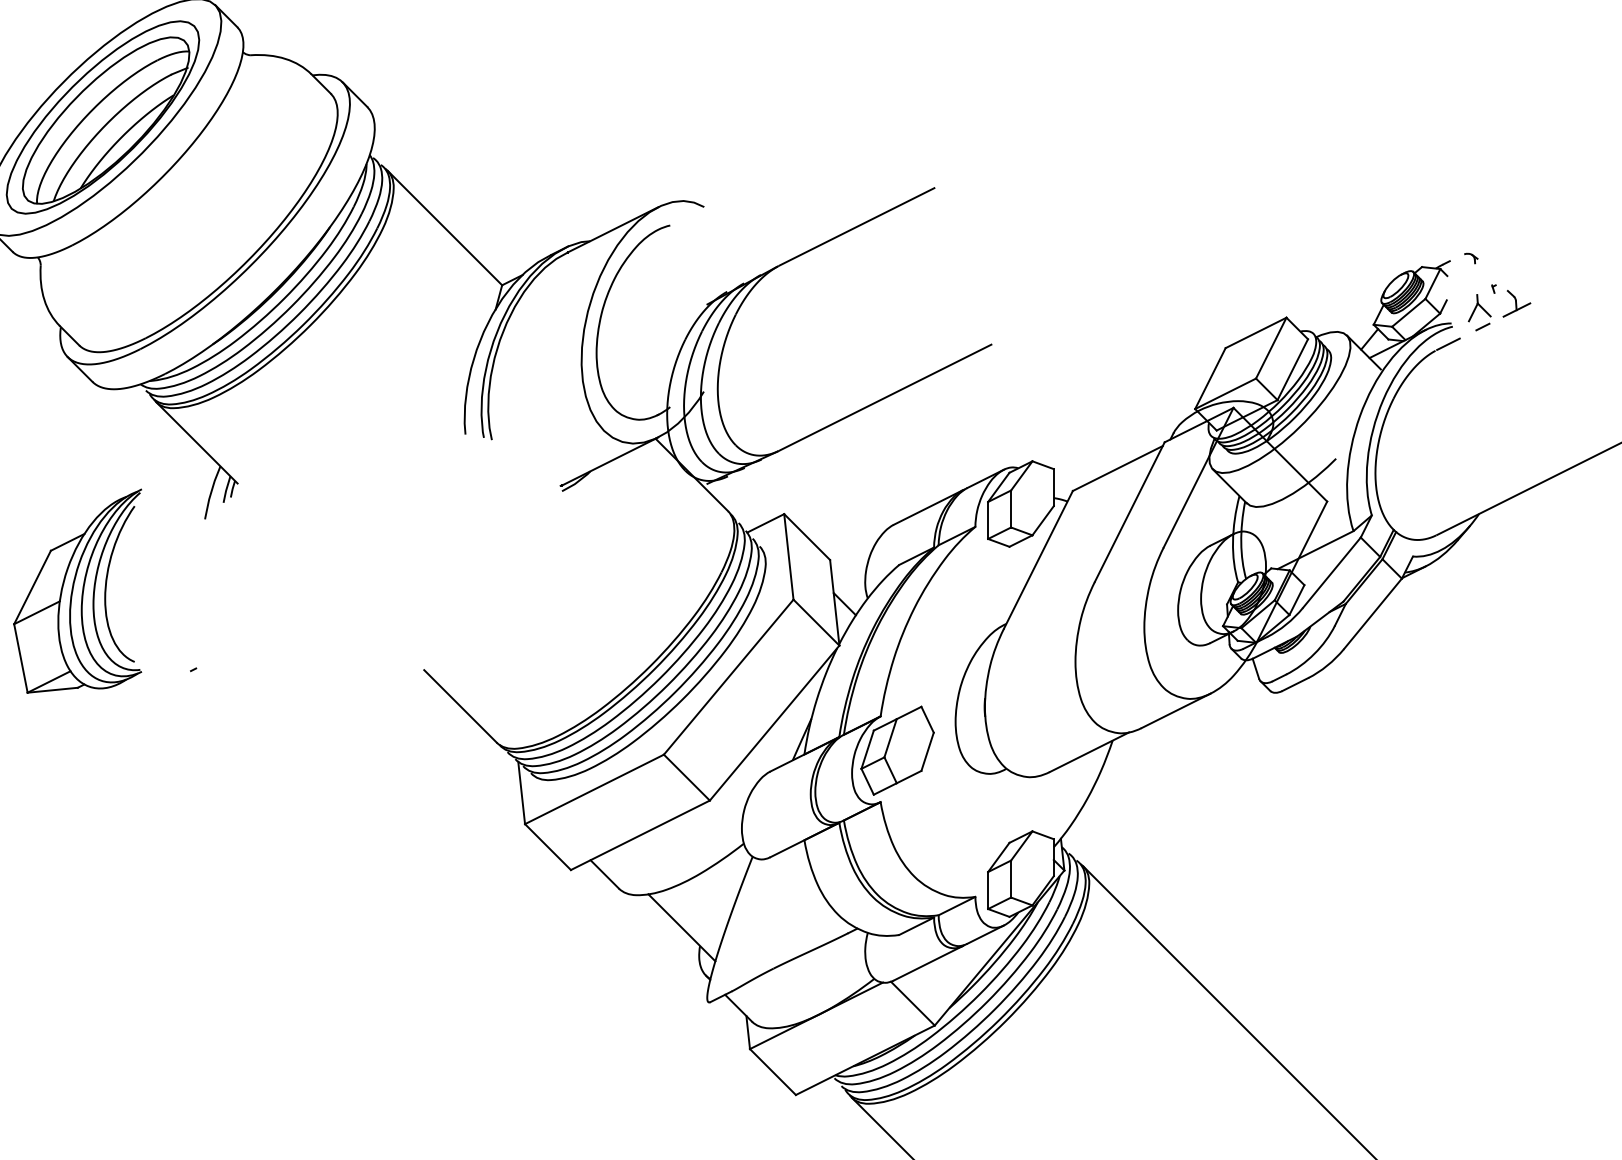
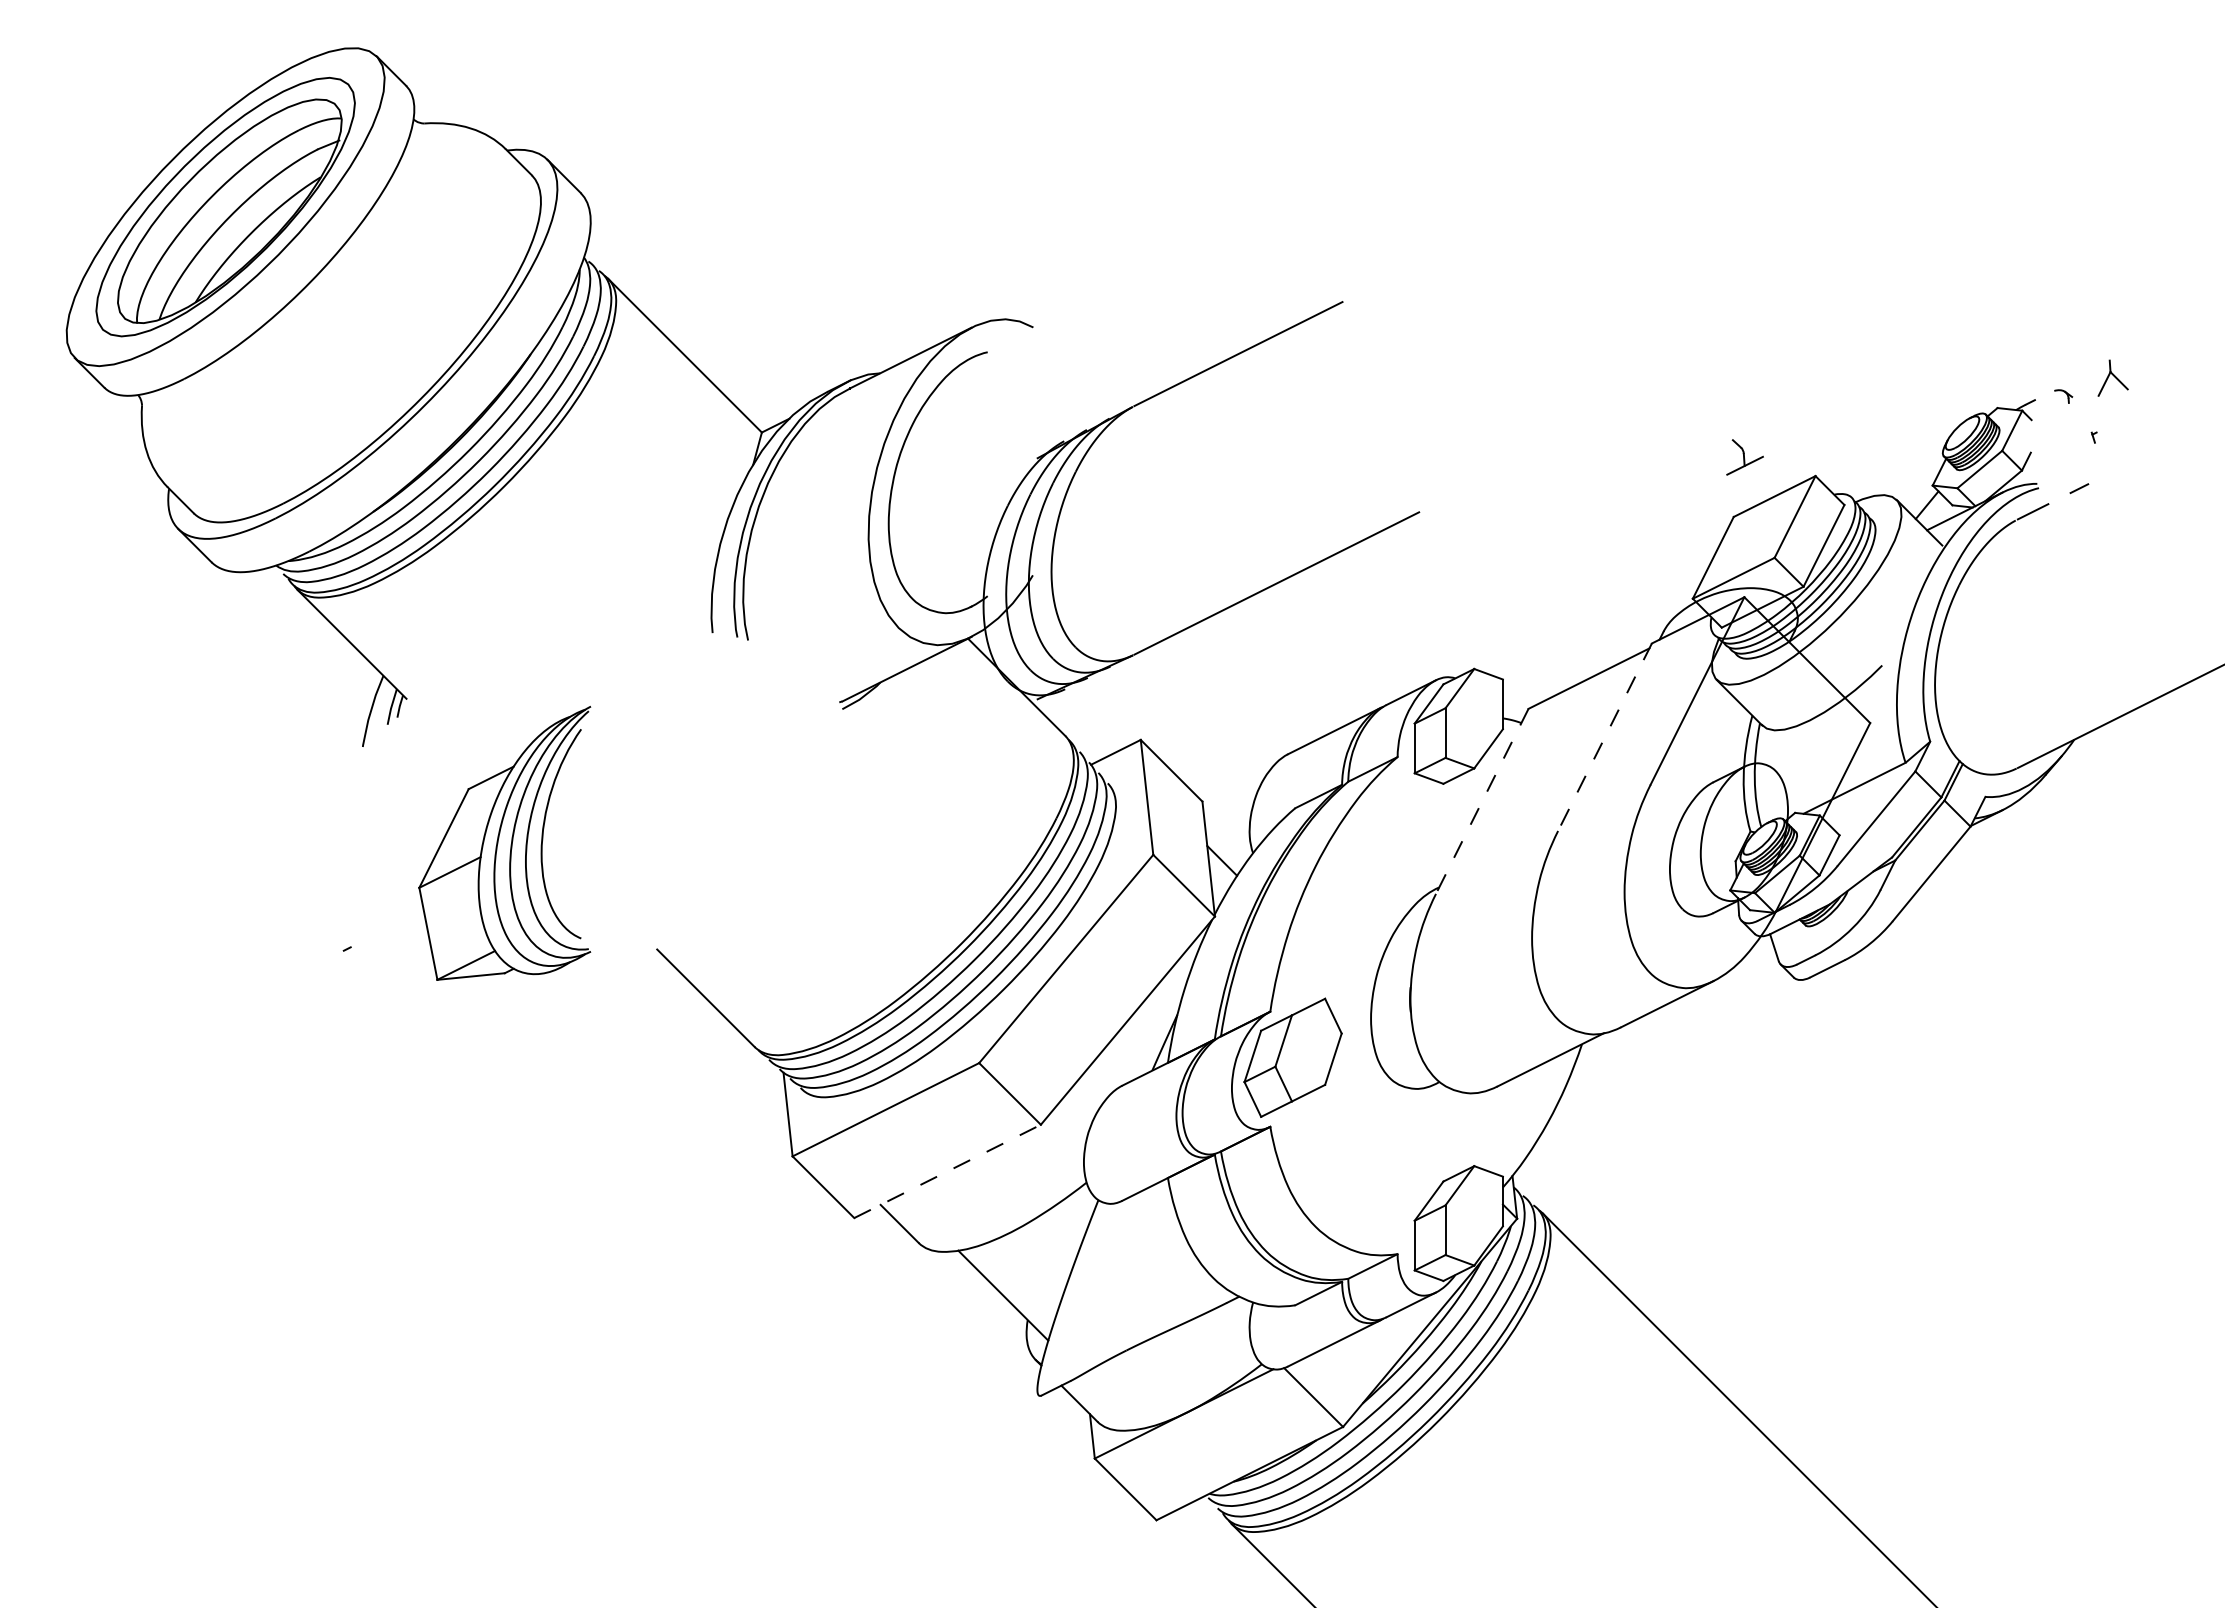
part: (1516, 303) -> (1744, 457), moved
part: (1479, 307) -> (2112, 377), moved
line: (1130, 512) -> (1605, 737), solid -> dashed
line: (1038, 559) -> (1482, 801), solid -> dashed
part: (77, 590) -> (504, 842), moved
line: (641, 835) -> (948, 1171), solid -> dashed

